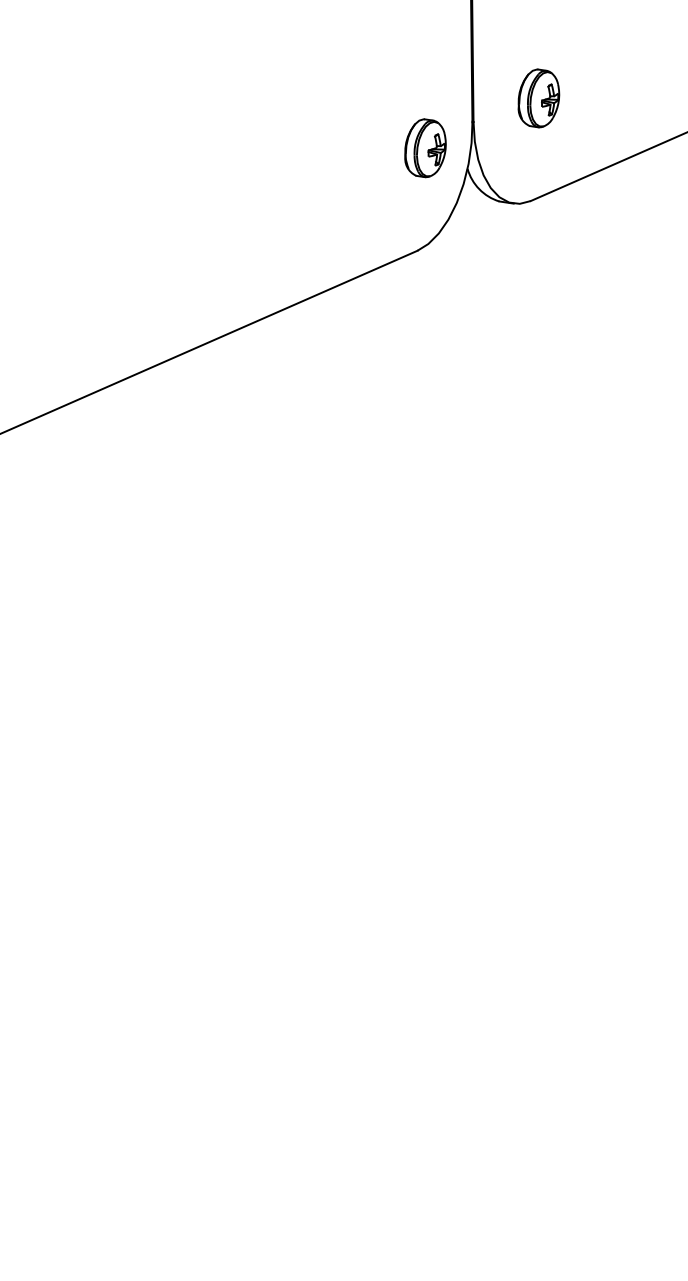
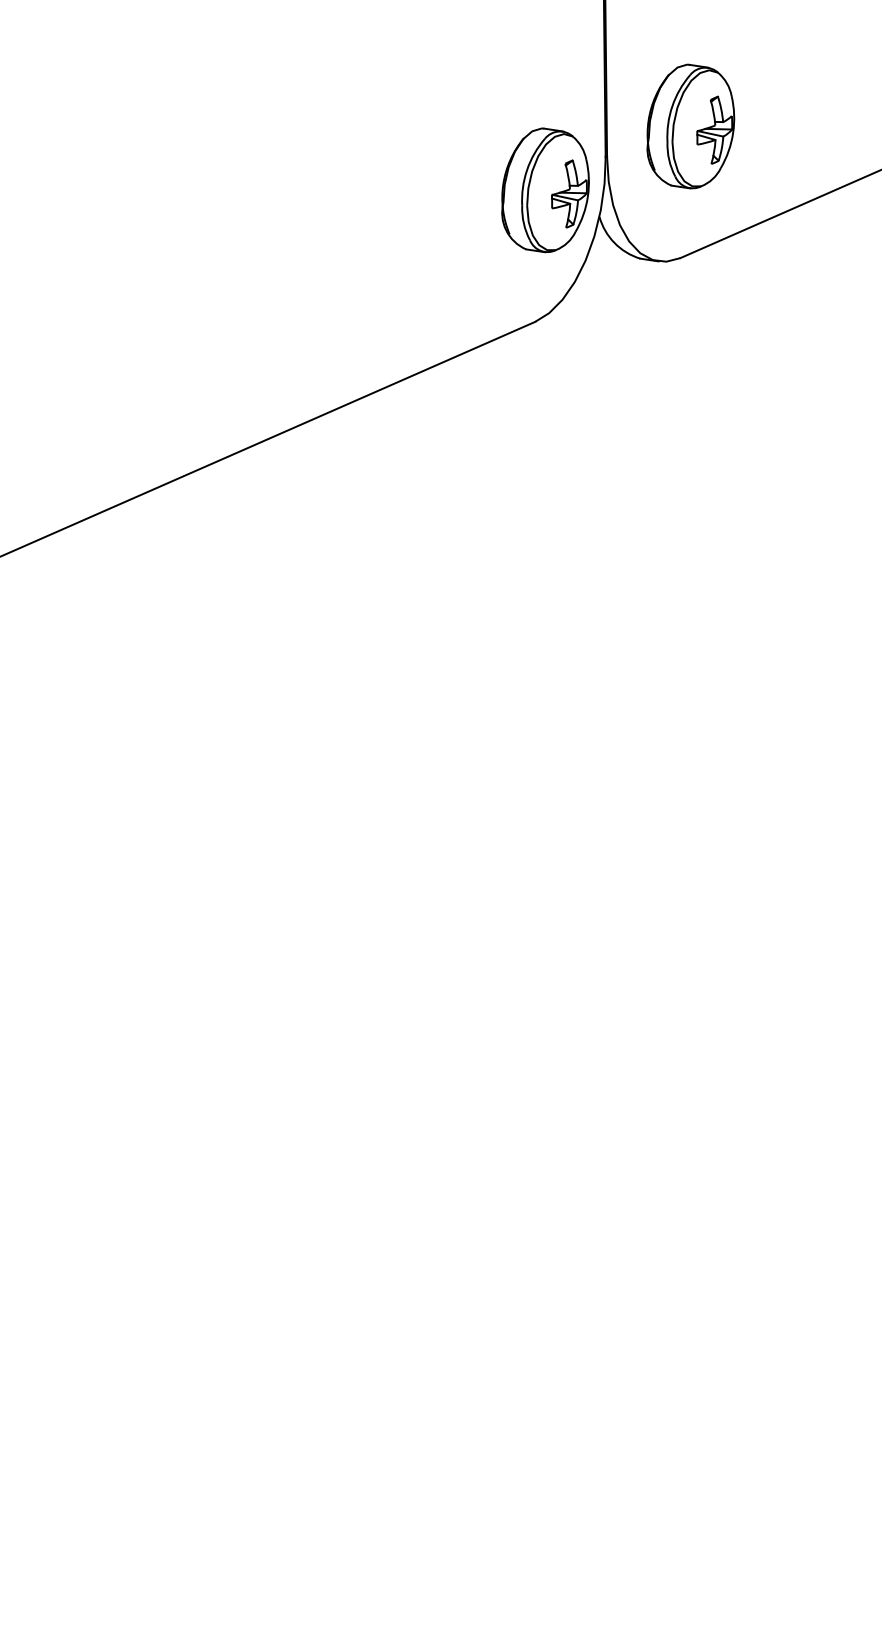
part: (538, 98) -> (690, 126), size x1.67
part: (425, 148) -> (545, 190), size x1.67

